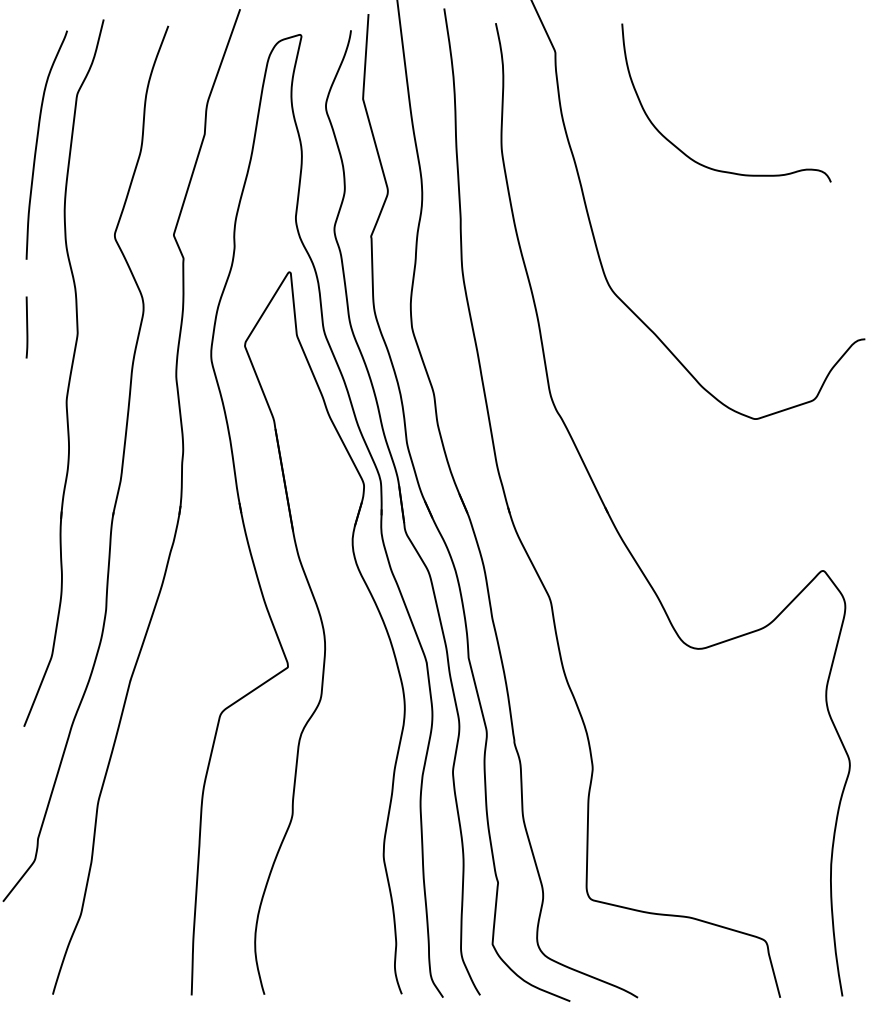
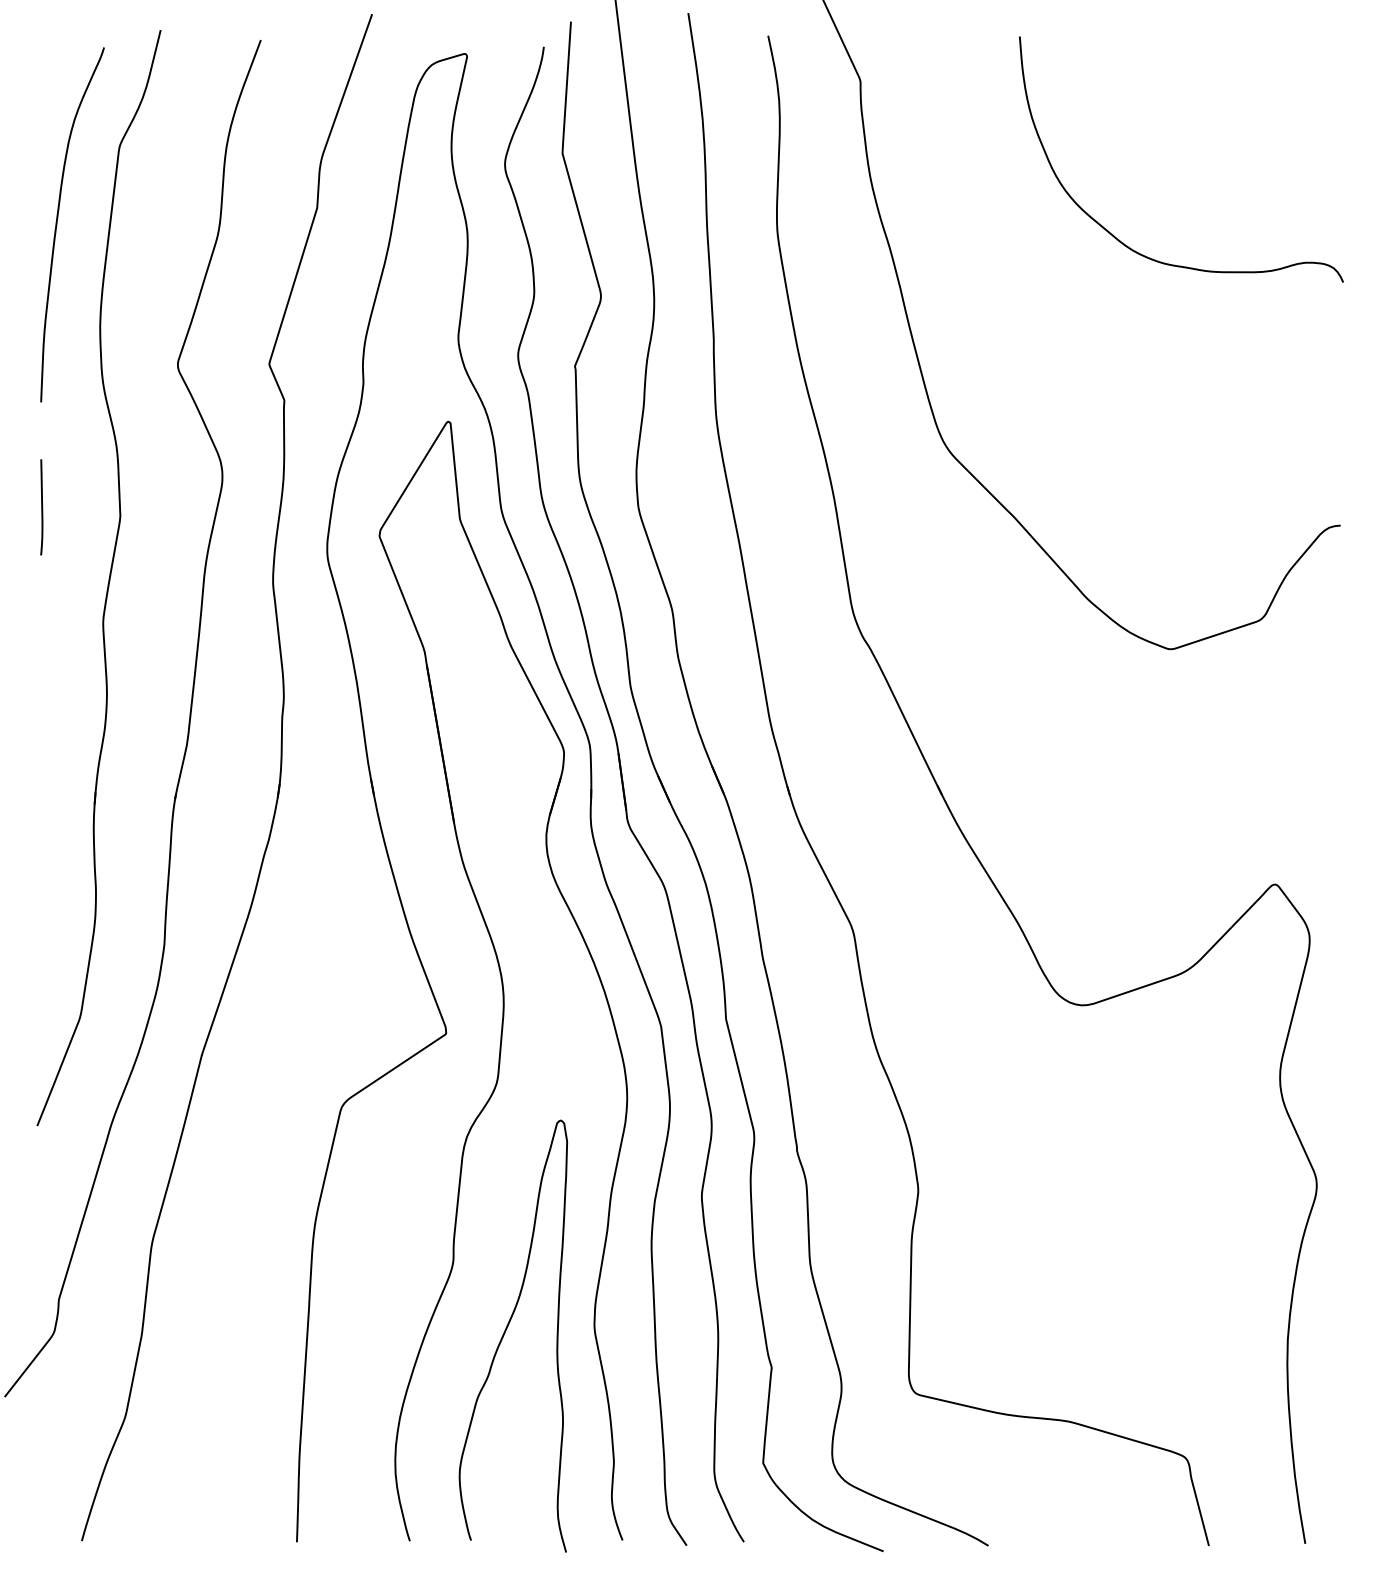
curve: (683, 151) -> (1114, 234), moved
curve: (326, 861) -> (505, 1334), added

